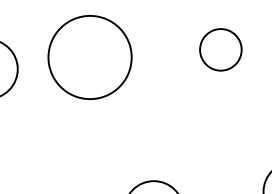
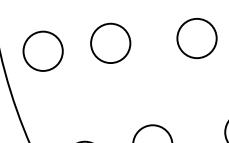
circle: (220, 49) -> (196, 38), size x1.43
circle: (89, 55) -> (110, 42), size x0.71

